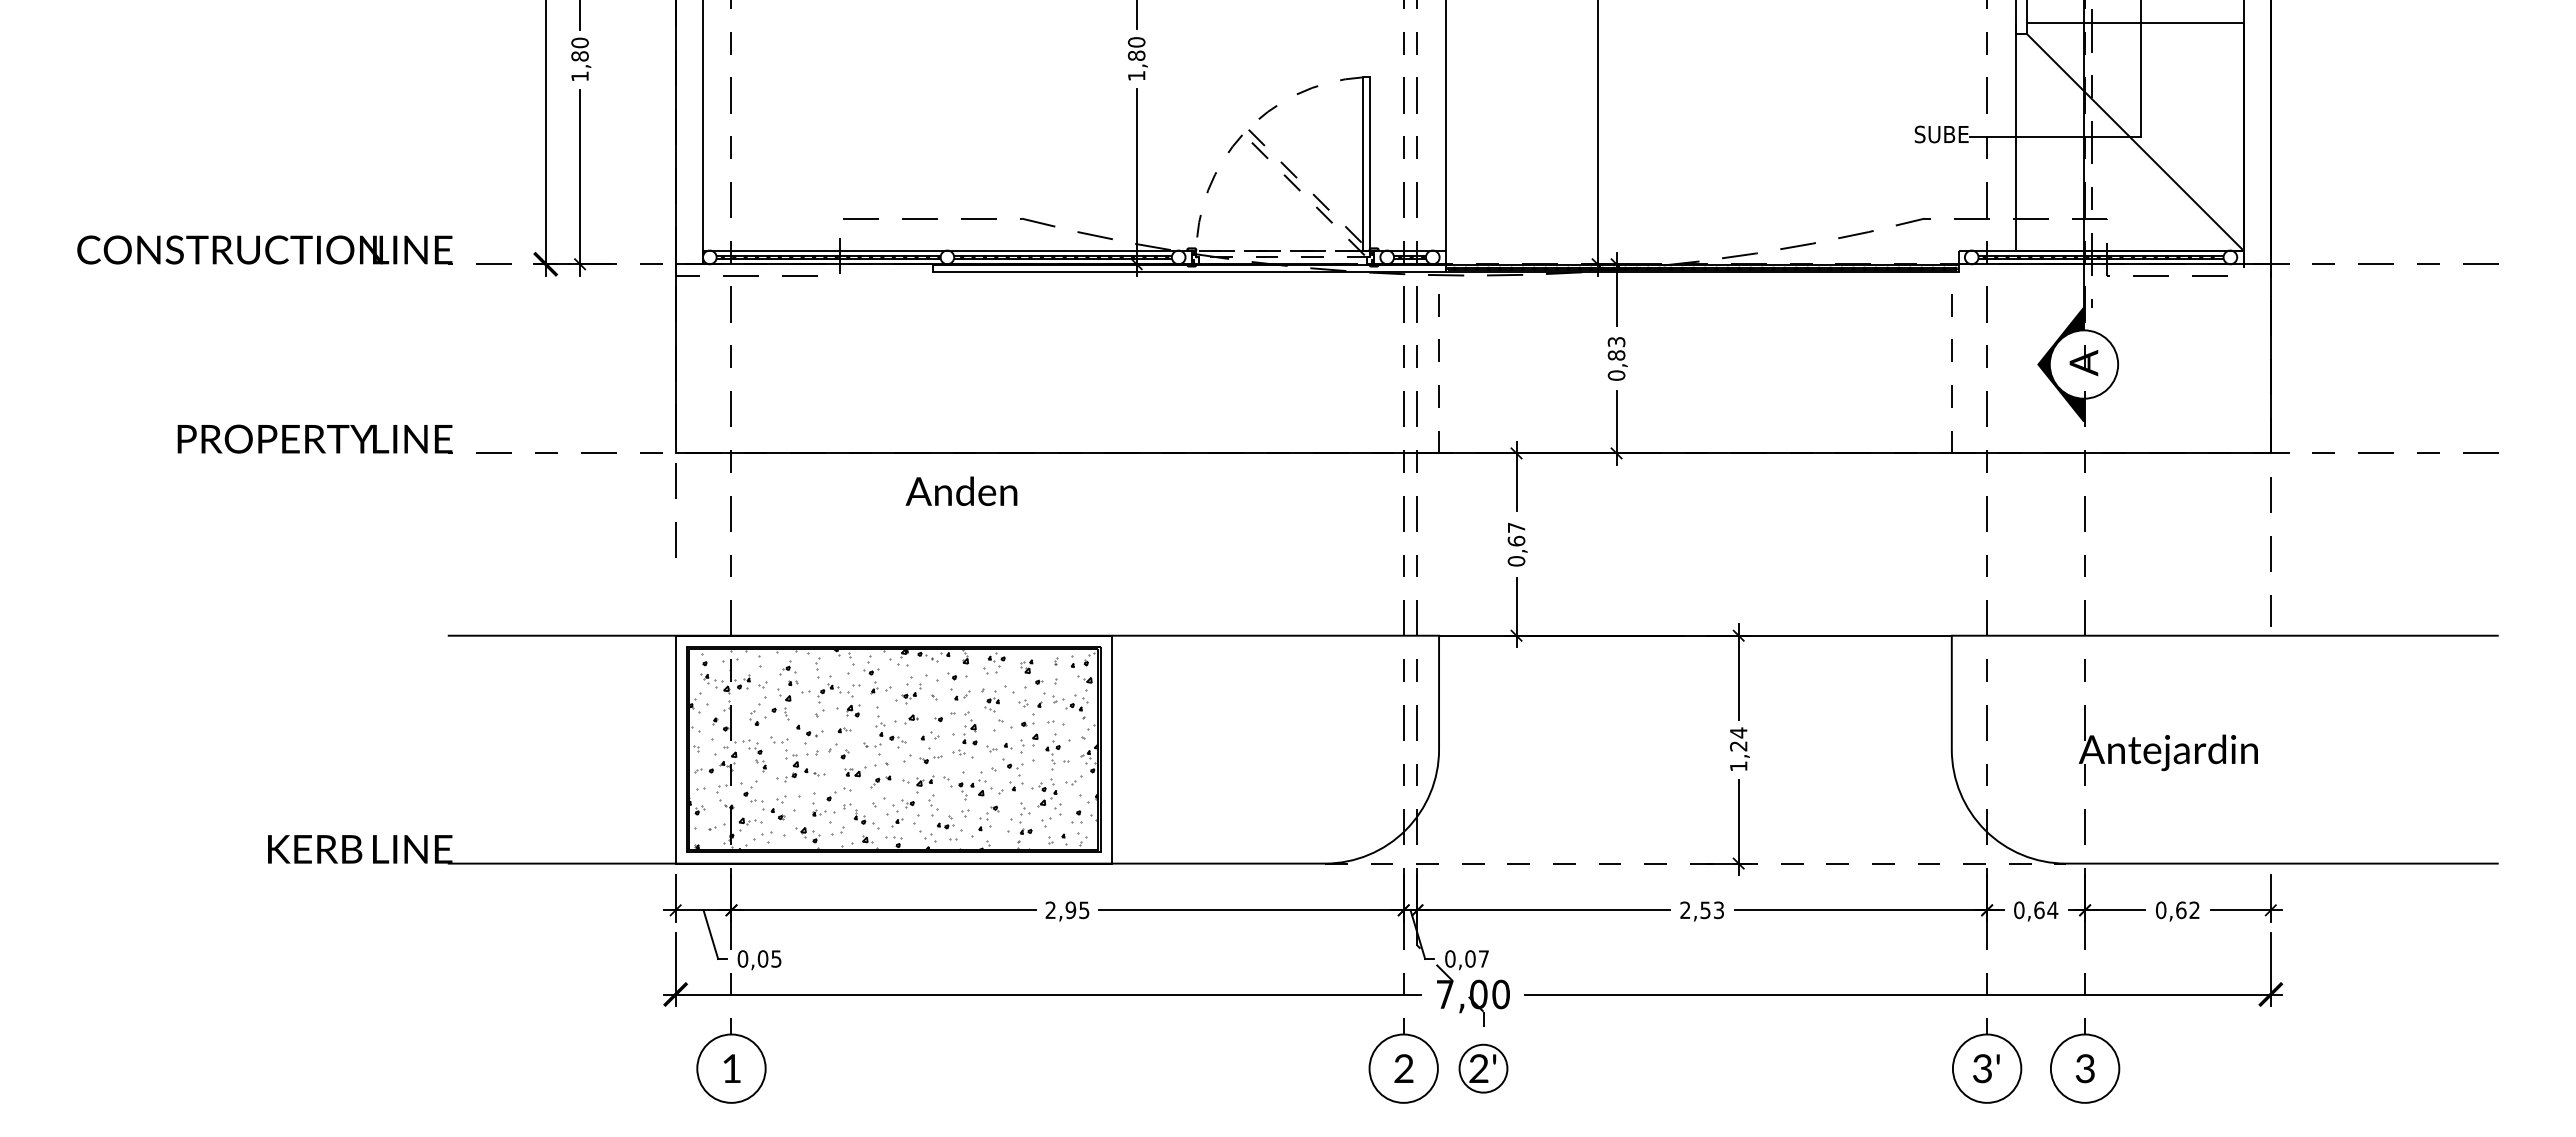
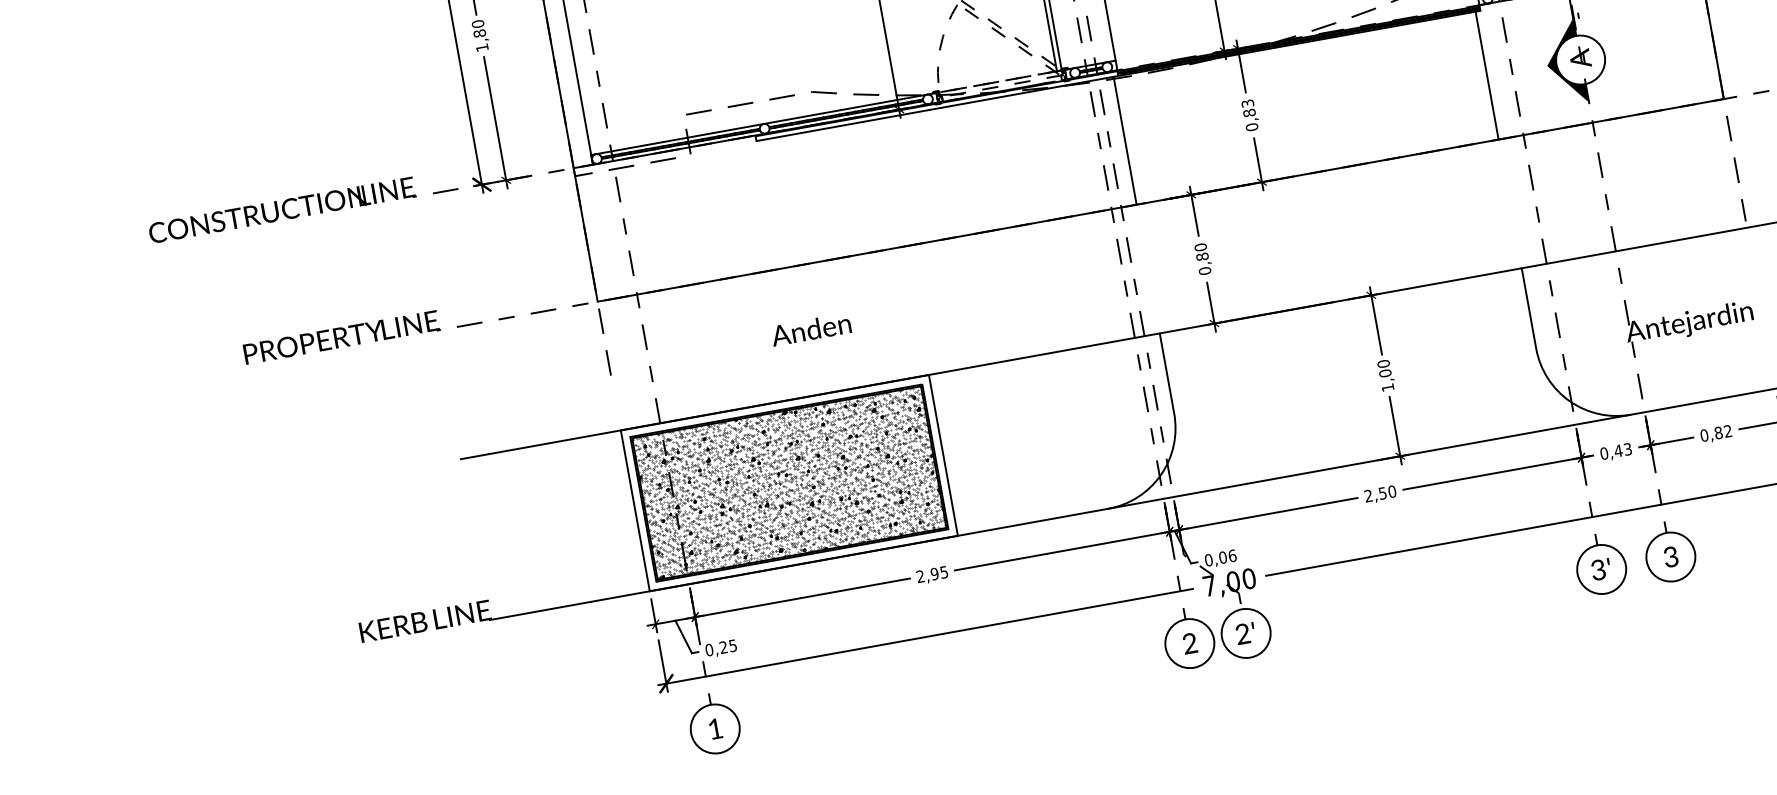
line: (1439, 362) -> (1125, 140), dashed -> solid
line: (1951, 362) -> (1486, 75), dashed -> solid
text: (961, 490) -> (810, 328), moved
text: (1516, 534) -> (1201, 252), 0,67 -> 0,80
text: (1738, 739) -> (1384, 368), 1,24 -> 1,00
hatch: (893, 749) -> (789, 483), added
line: (1695, 863) -> (1369, 461), dashed -> solid
text: (2181, 909) -> (1718, 432), 0,62 -> 0,82
text: (1718, 910) -> (1391, 491), 2,53 -> 2,50
text: (2045, 910) -> (1622, 450), 0,64 -> 0,43
text: (762, 958) -> (723, 647), 0,05 -> 0,25
text: (1483, 958) -> (1232, 555), 0,07 -> 0,06
circle: (1483, 1068) -> (1246, 633), size x1.43

